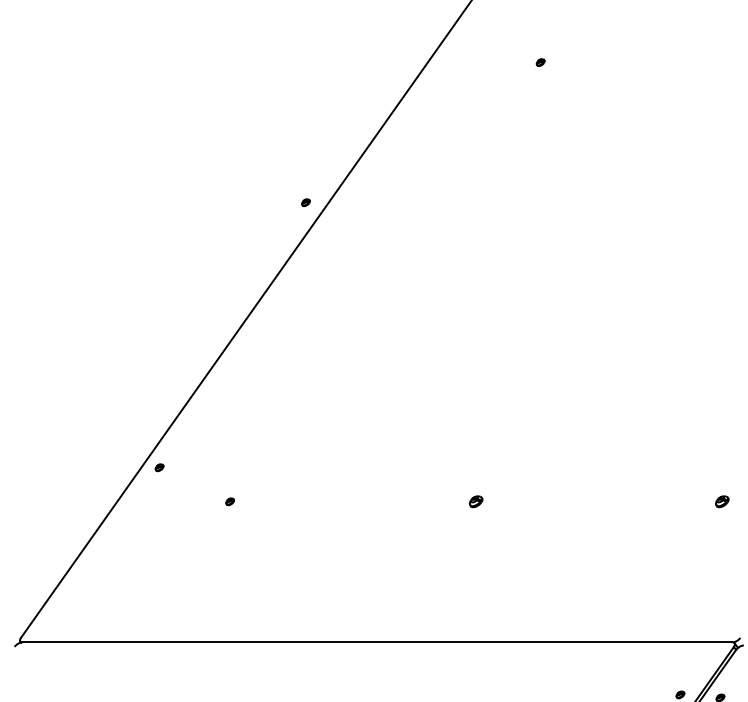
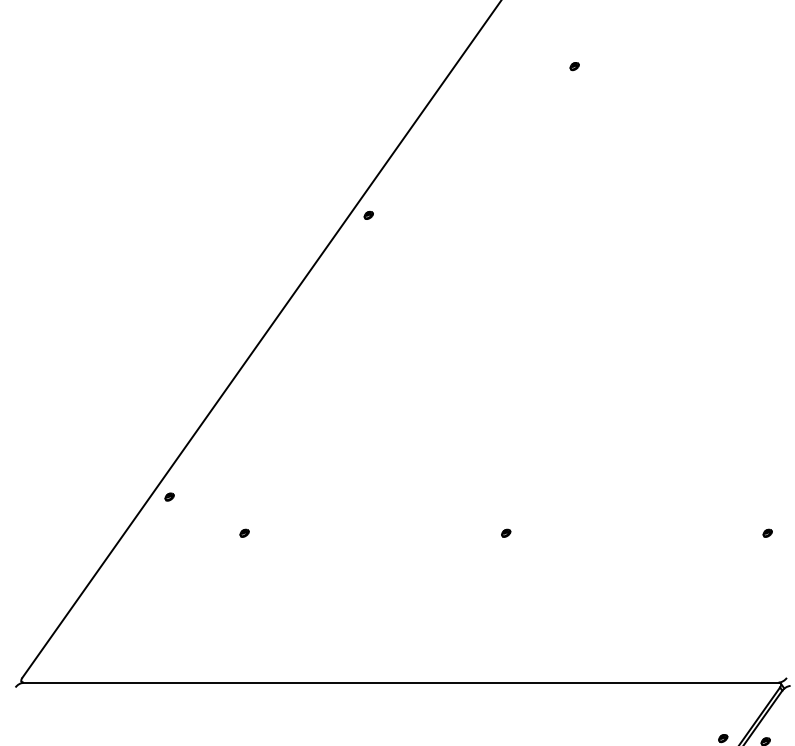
part: (305, 202) -> (368, 215), moved
part: (476, 501) -> (506, 532), size x0.62
part: (722, 501) -> (767, 532), size x0.62

